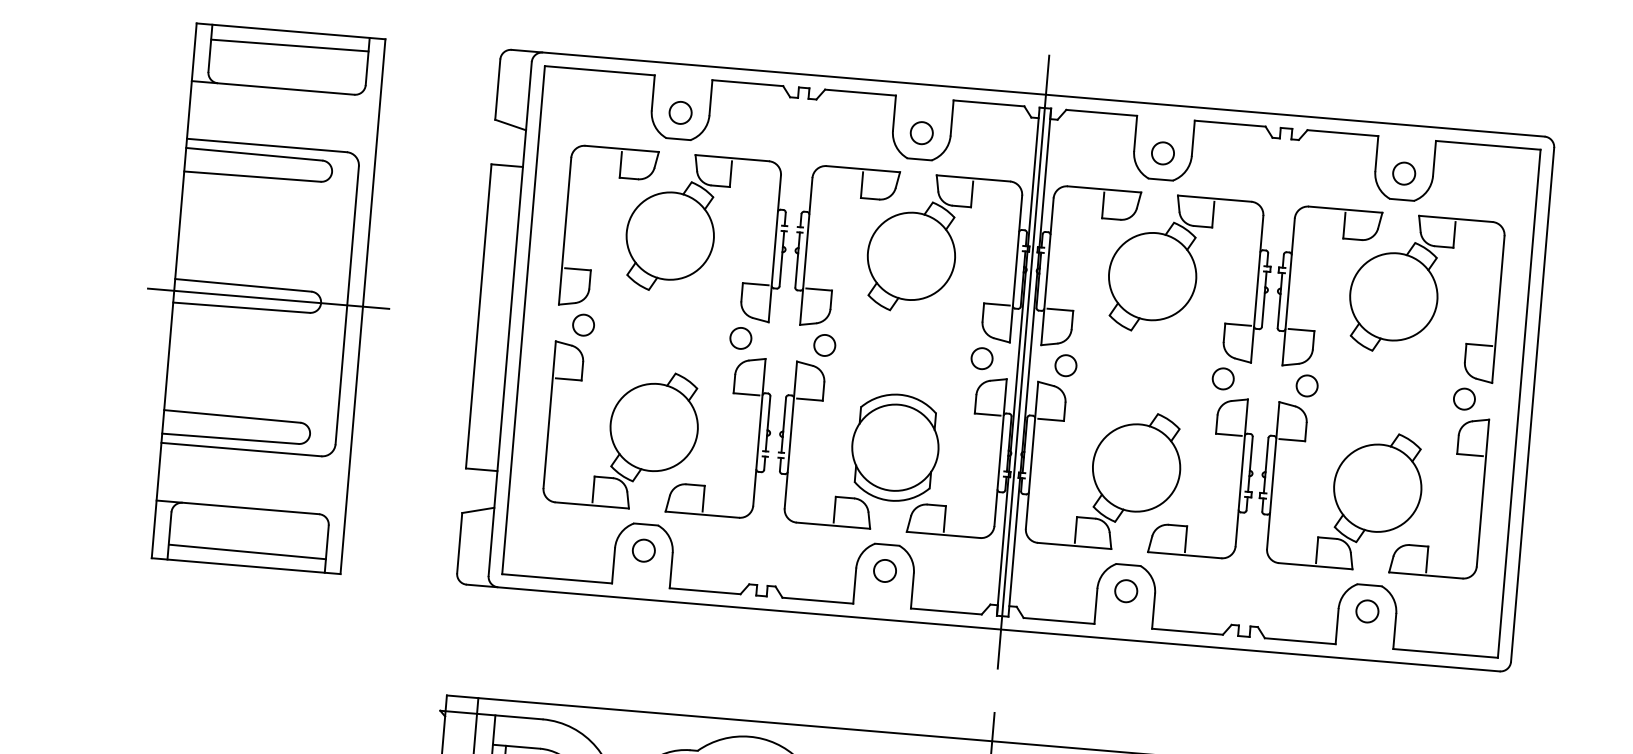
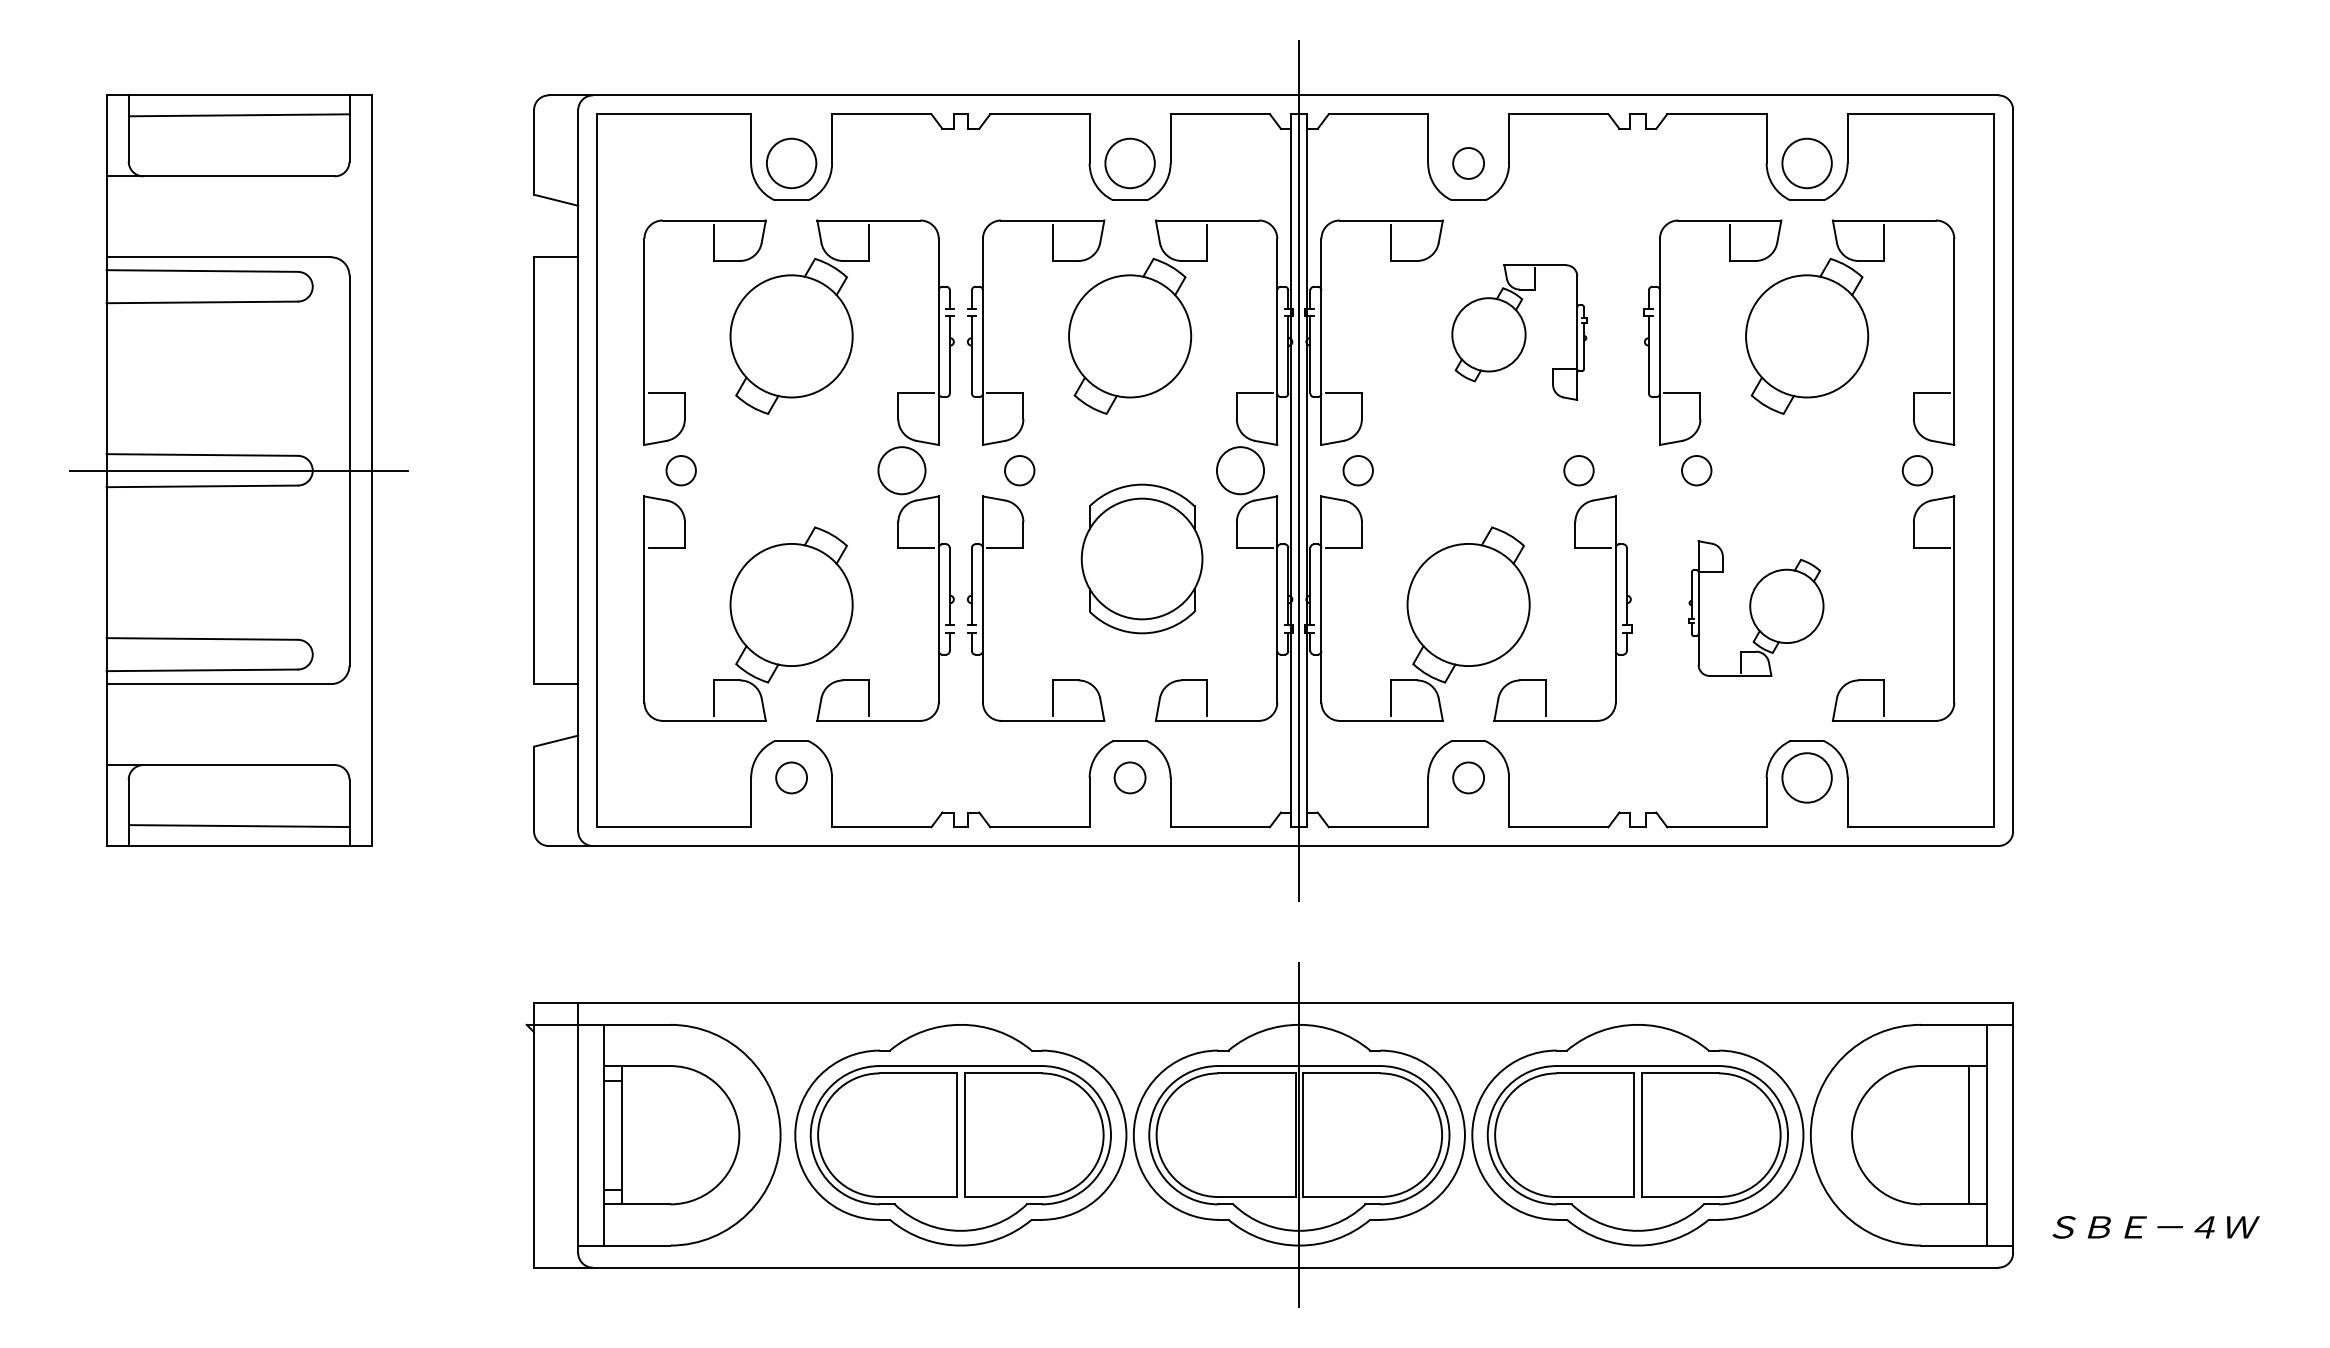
circle: (680, 112) -> (791, 163), size x1.6
circle: (921, 133) -> (1129, 163), size x1.6
circle: (1403, 173) -> (1806, 163), size x1.6
part: (1189, 276) -> (1519, 332), size x0.6
circle: (740, 338) -> (901, 470), size x1.6
circle: (982, 358) -> (1240, 470), size x1.6
part: (894, 447) -> (1141, 558), moved
part: (1341, 487) -> (1756, 608), size x0.6
circle: (1367, 611) -> (1806, 777), size x1.6

